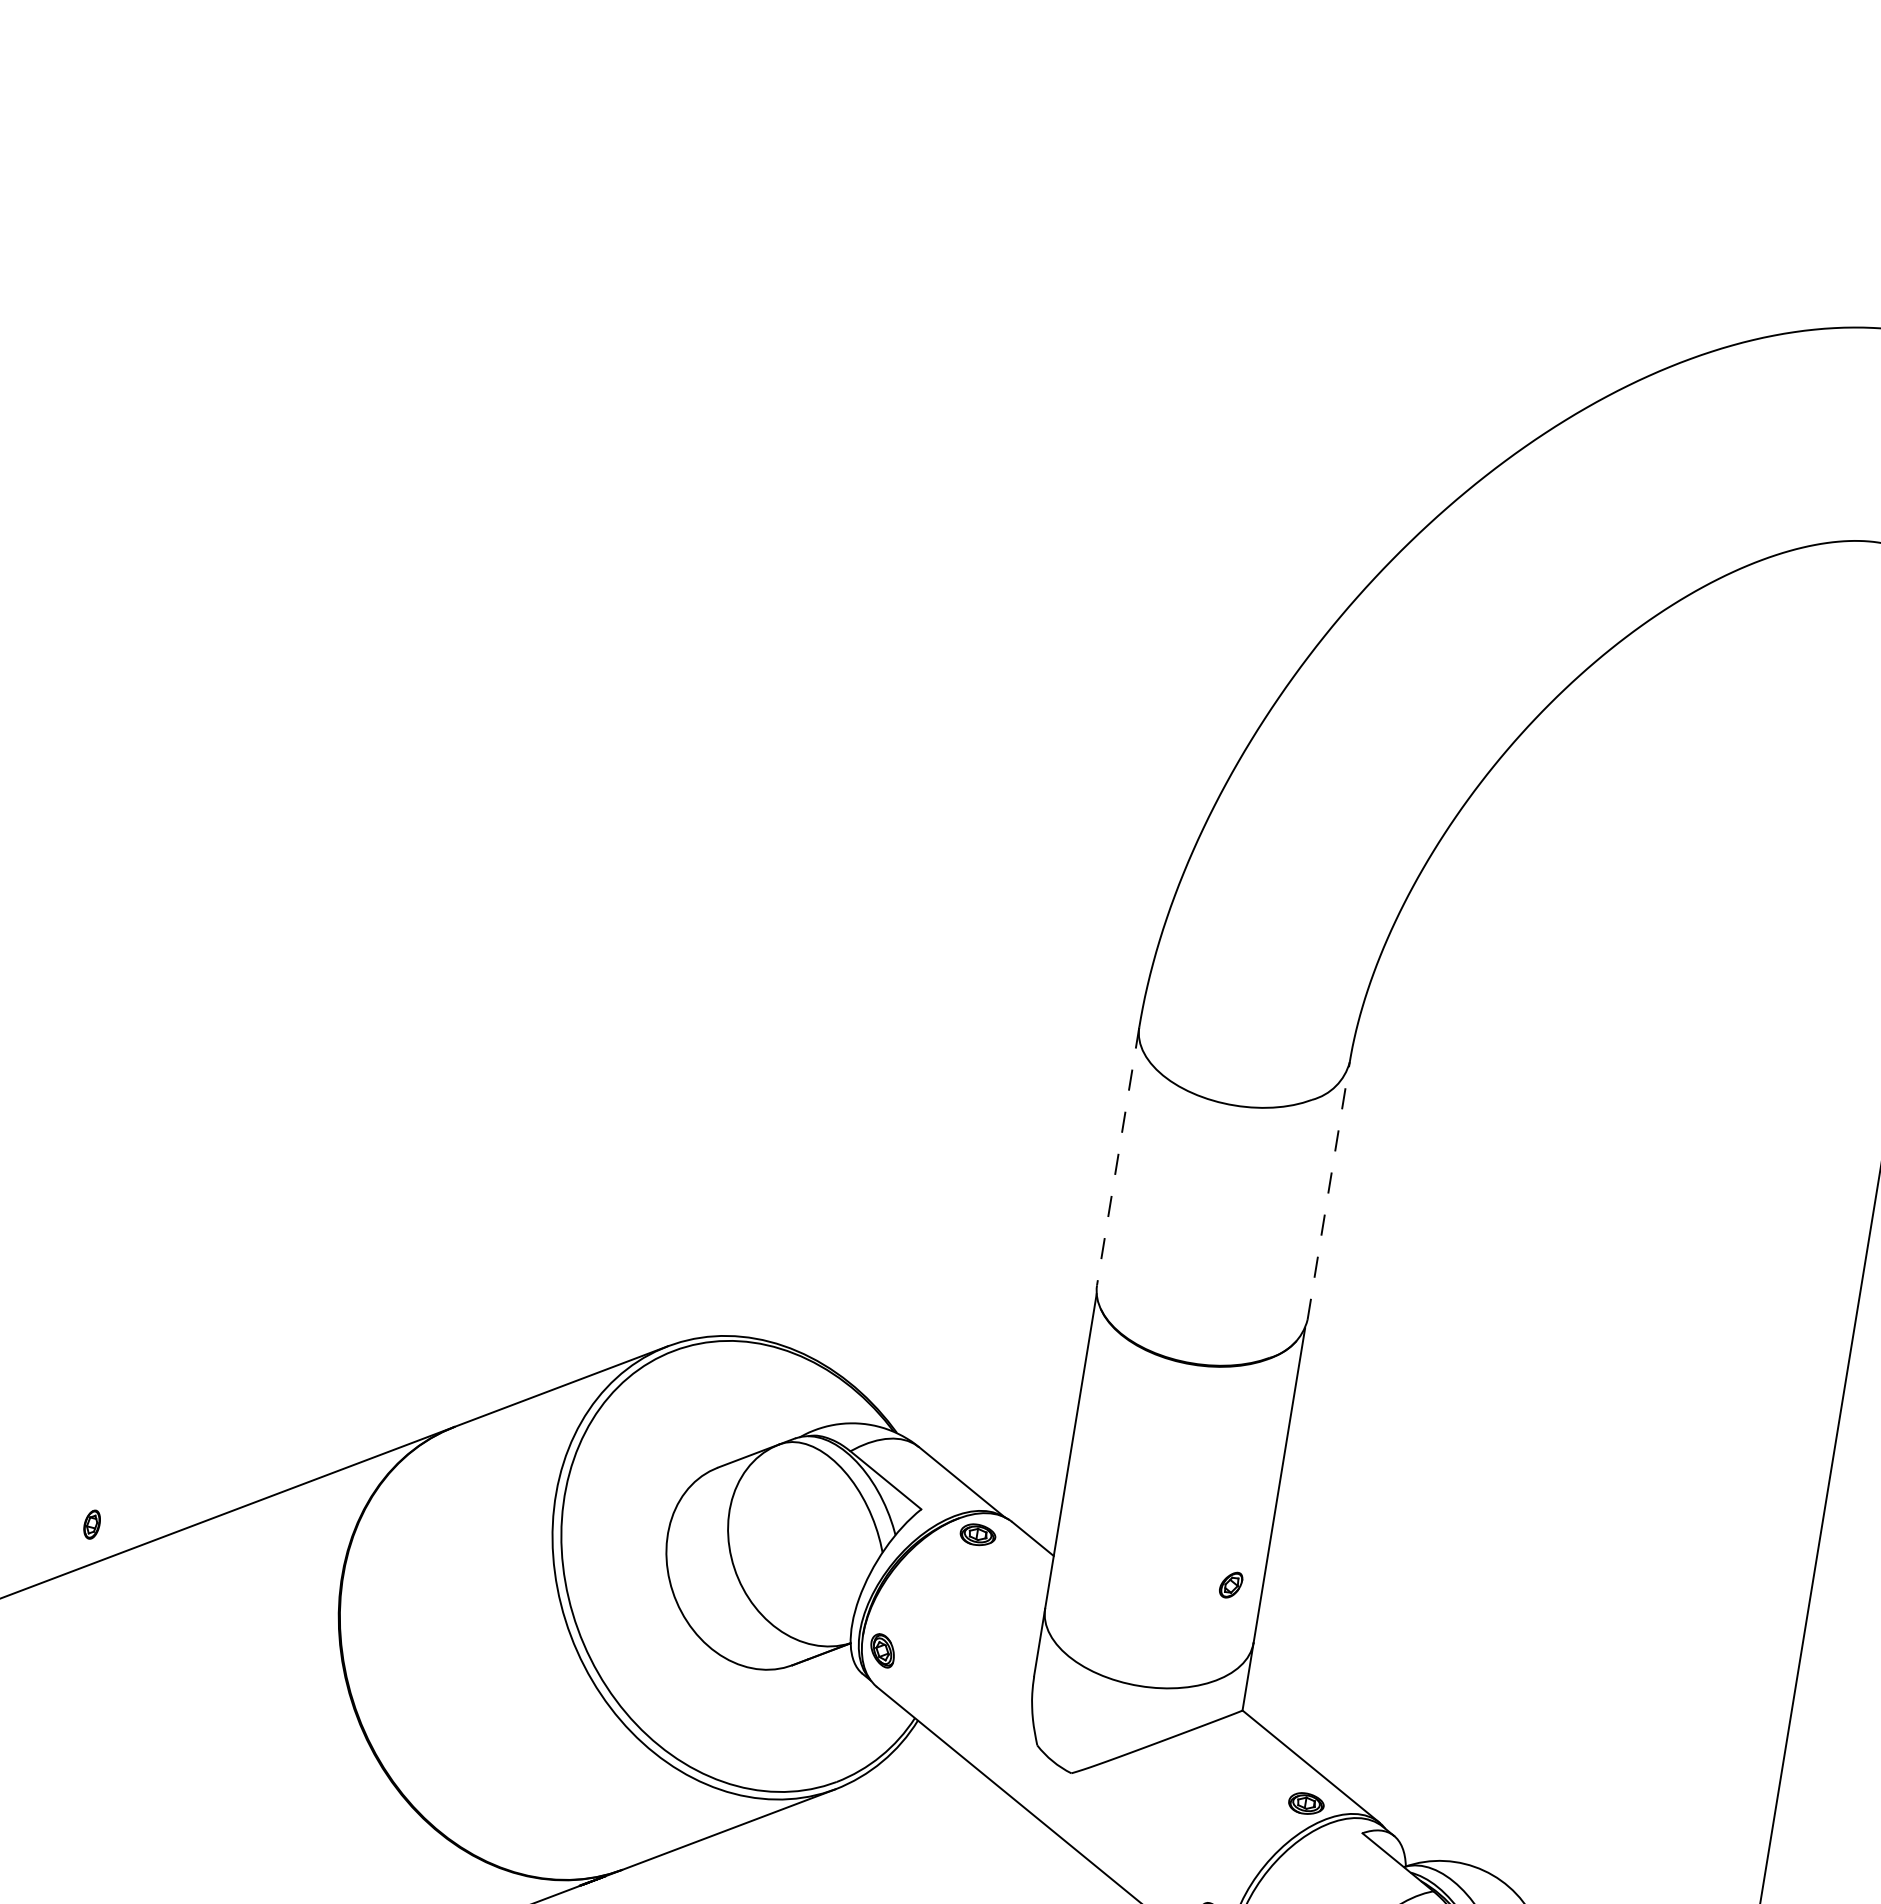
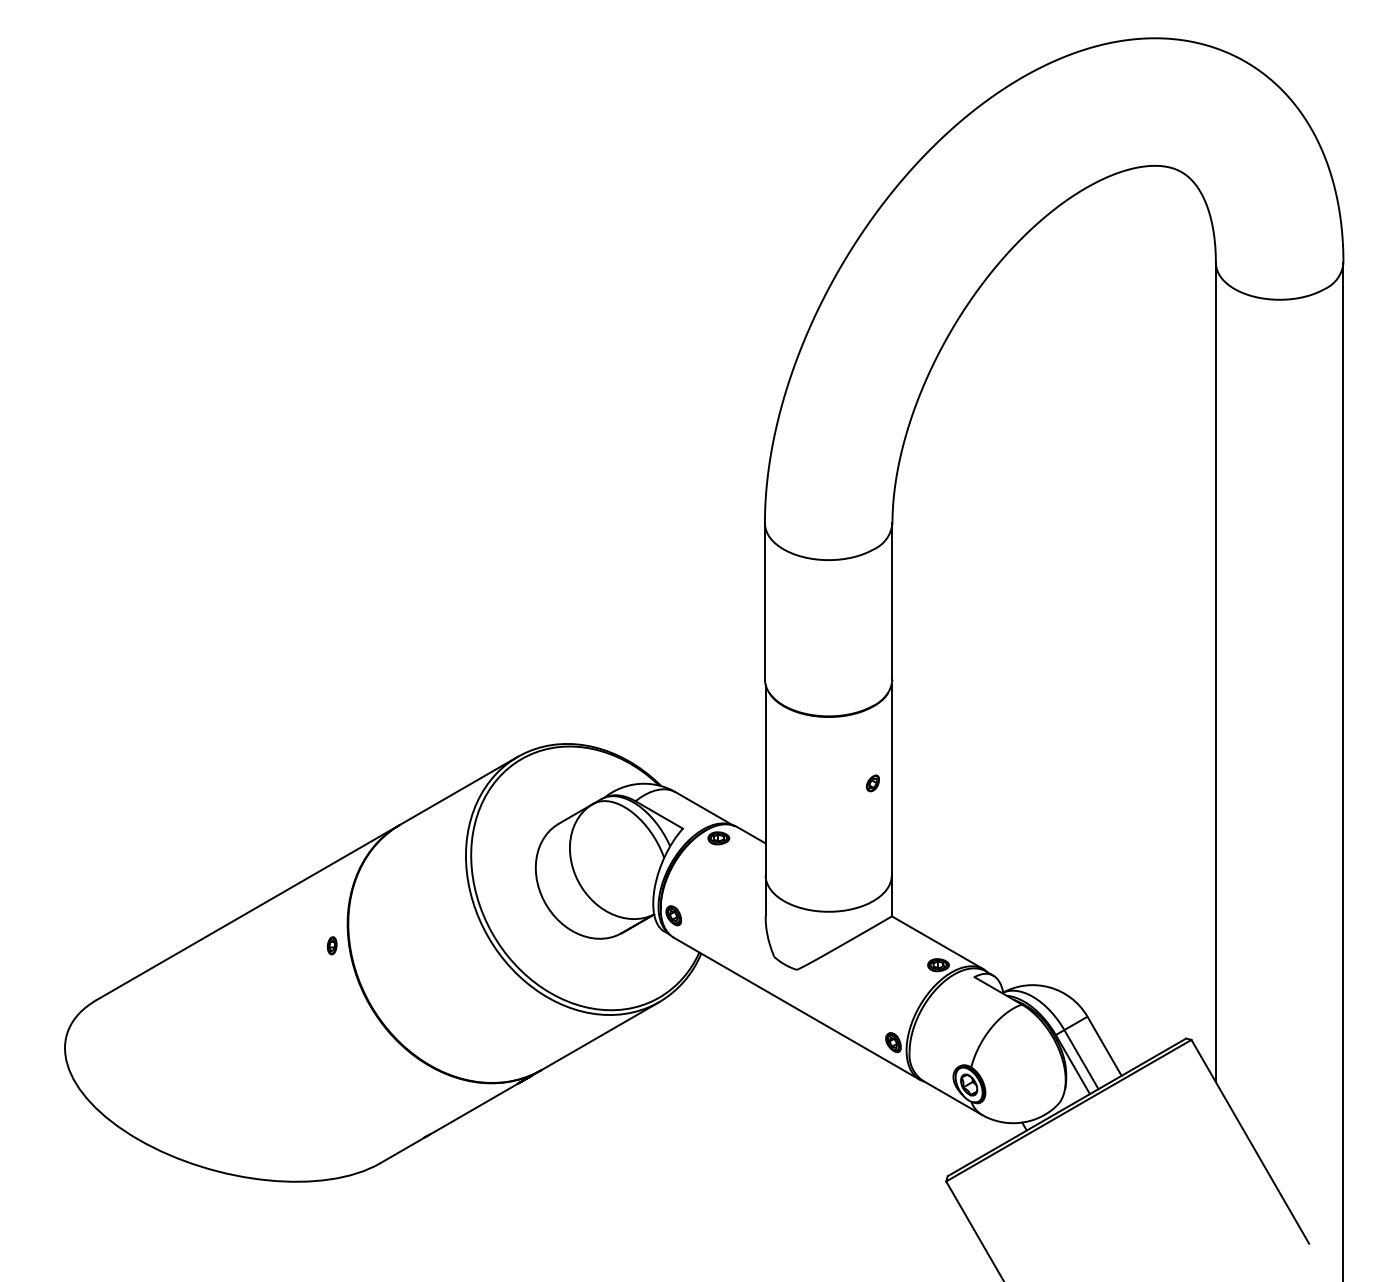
line: (1117, 1156) -> (764, 601), dashed -> solid
line: (1328, 1189) -> (892, 600), dashed -> solid
part: (91, 1523) -> (331, 945), moved
part: (1230, 1585) -> (872, 783), moved

